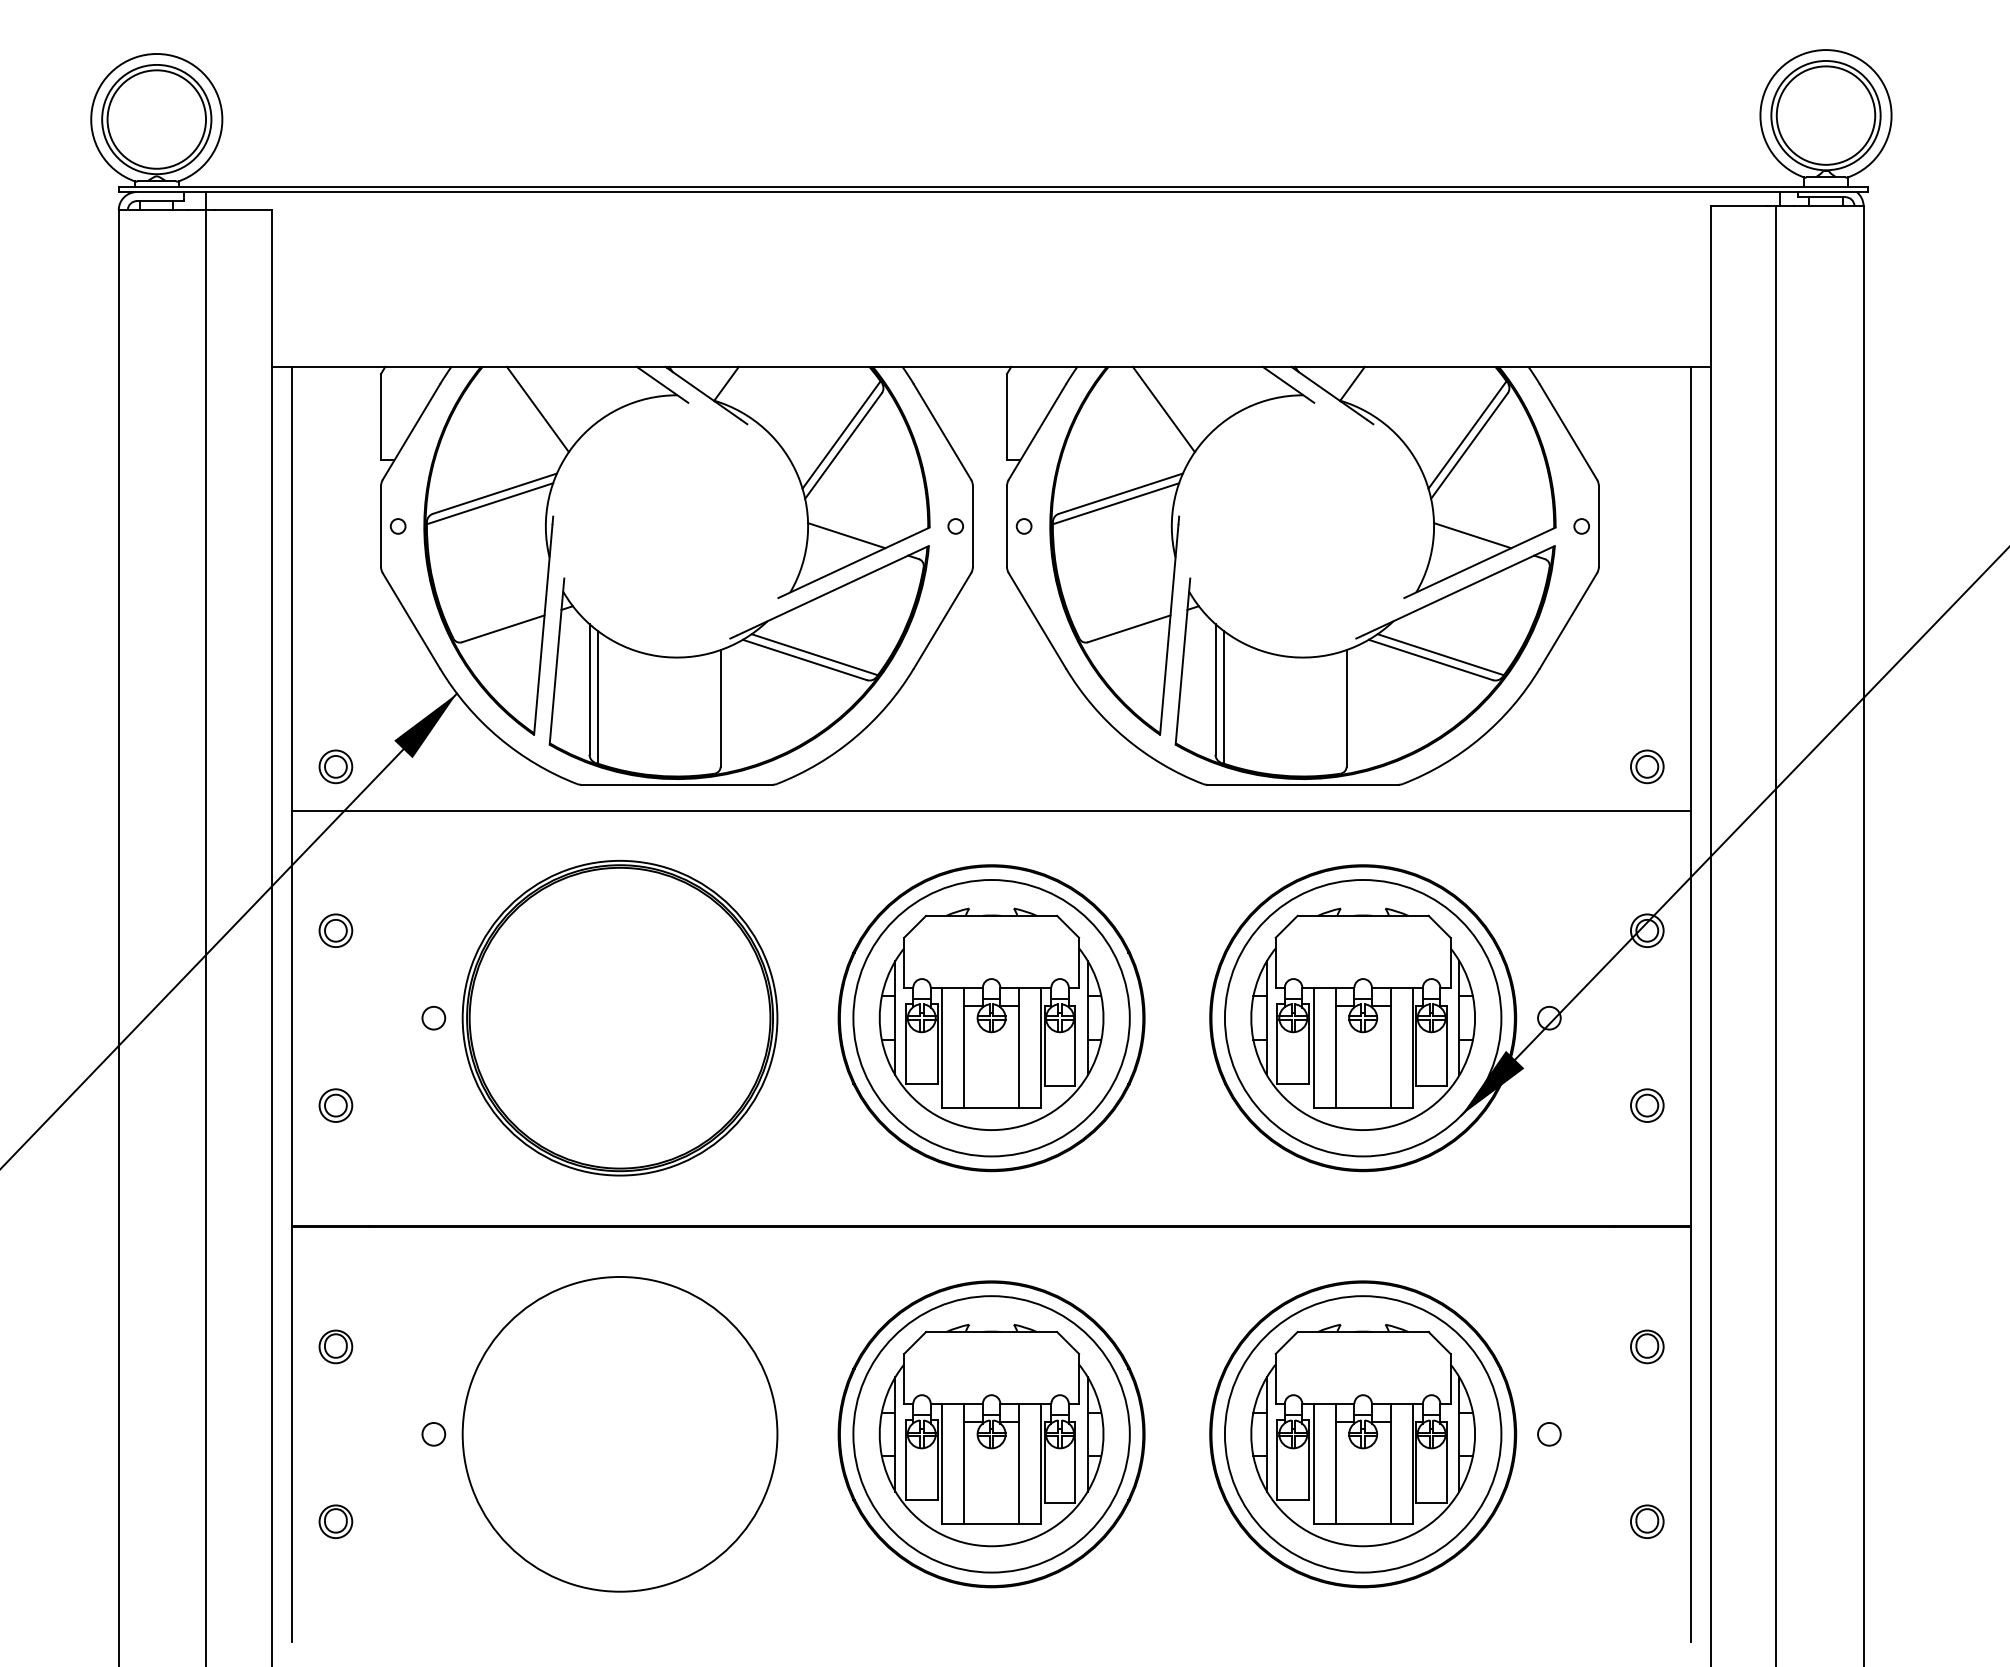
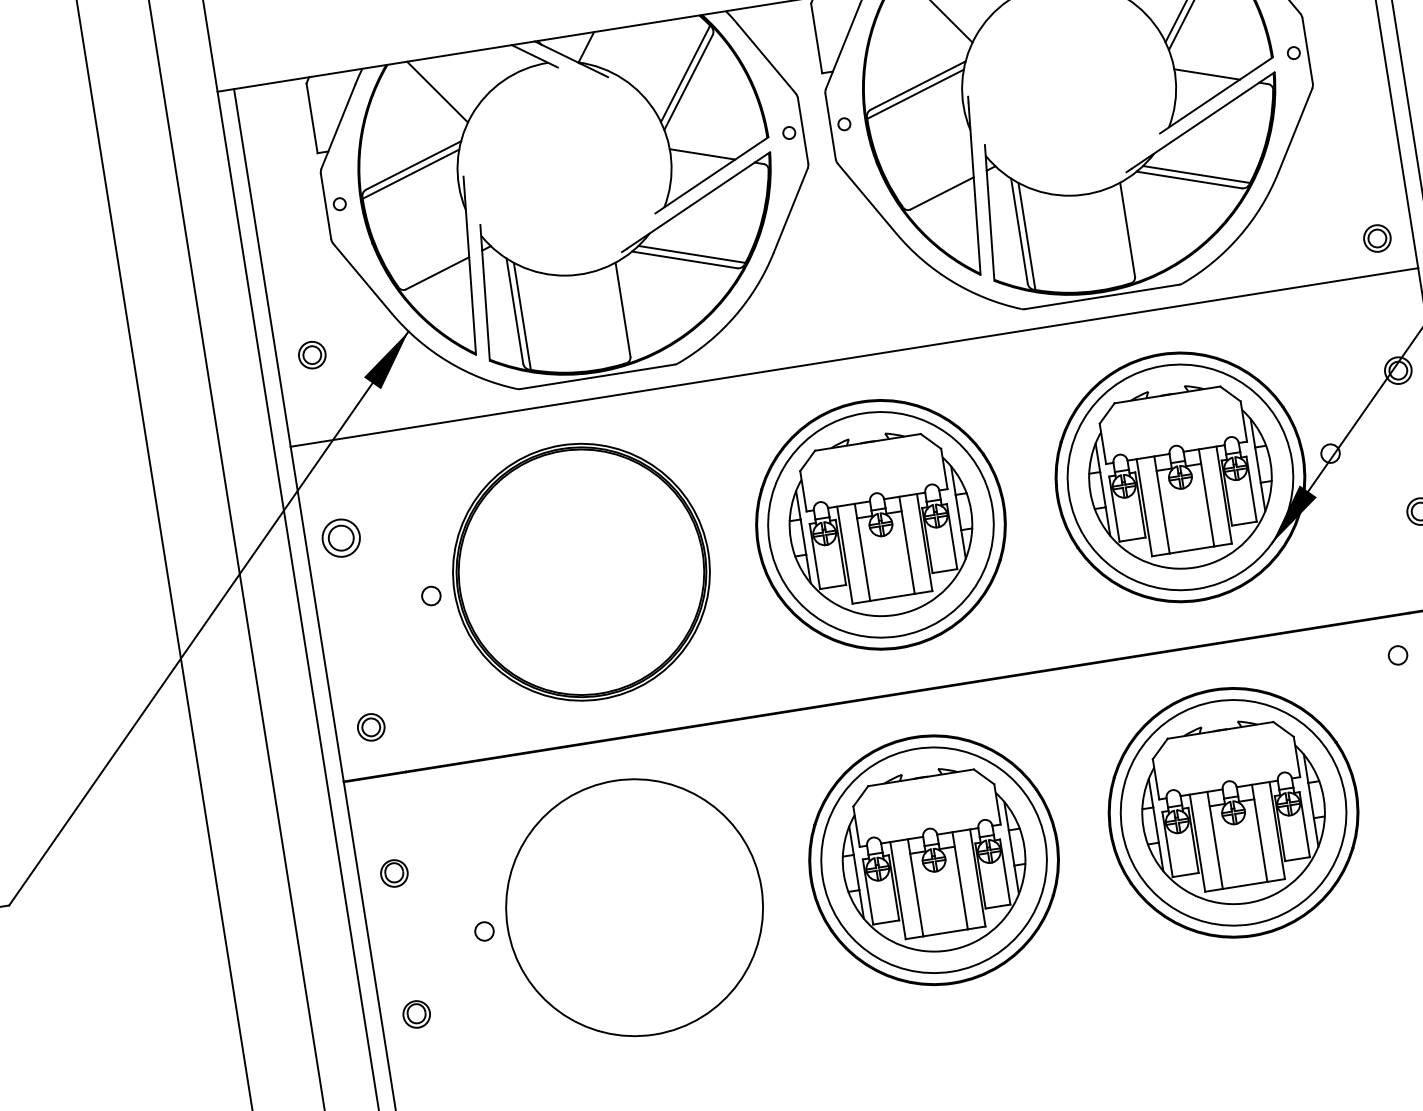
part: (335, 766) -> (311, 354), moved
part: (335, 930) -> (340, 537), size x1.4
part: (335, 1105) -> (370, 727), moved
circle: (1549, 1434) -> (1398, 655), moved

